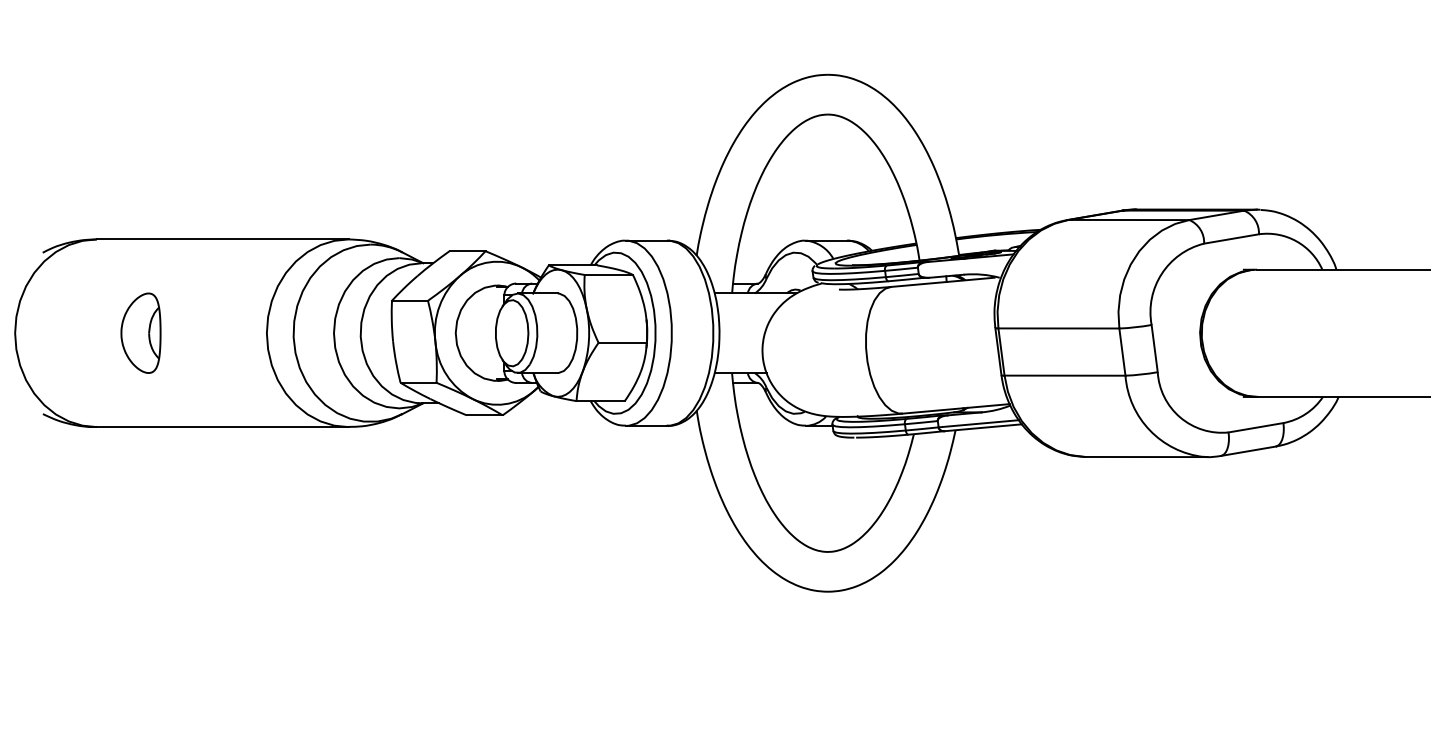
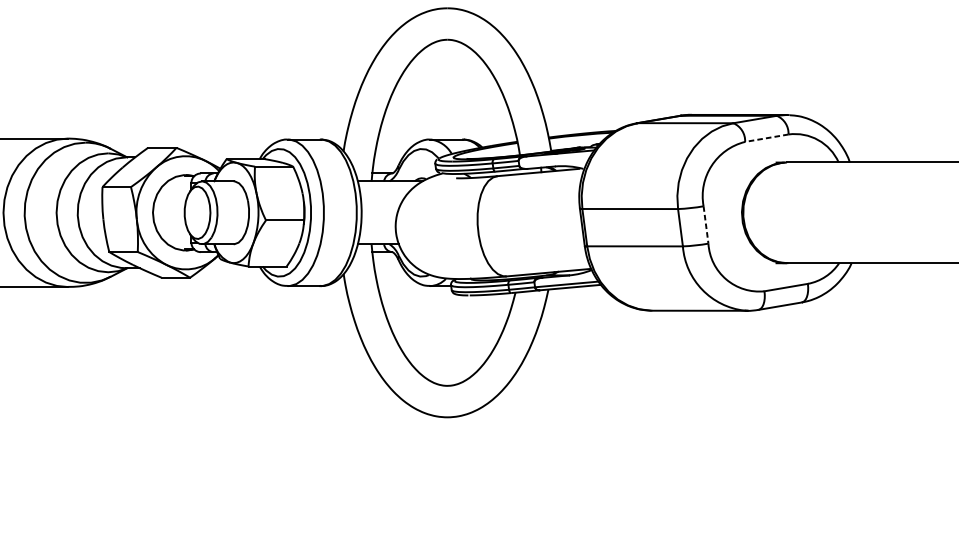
line: (1231, 238) -> (766, 137), solid -> dashed
line: (1154, 348) -> (705, 224), solid -> dashed

